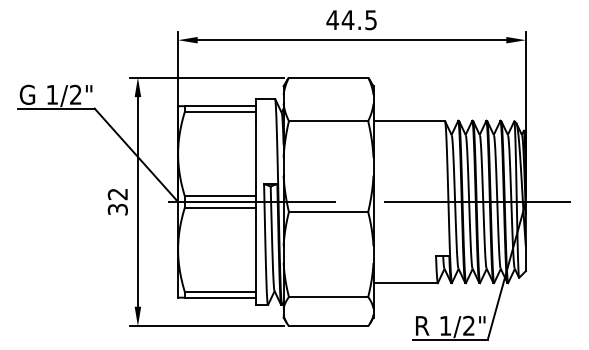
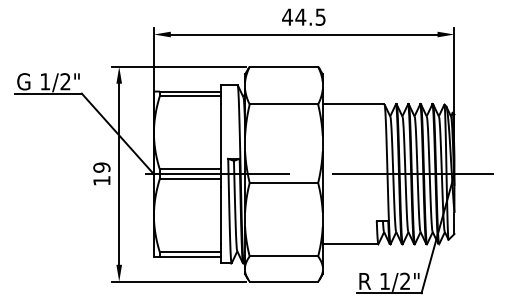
text: (117, 201) -> (101, 173), 32 -> 19

